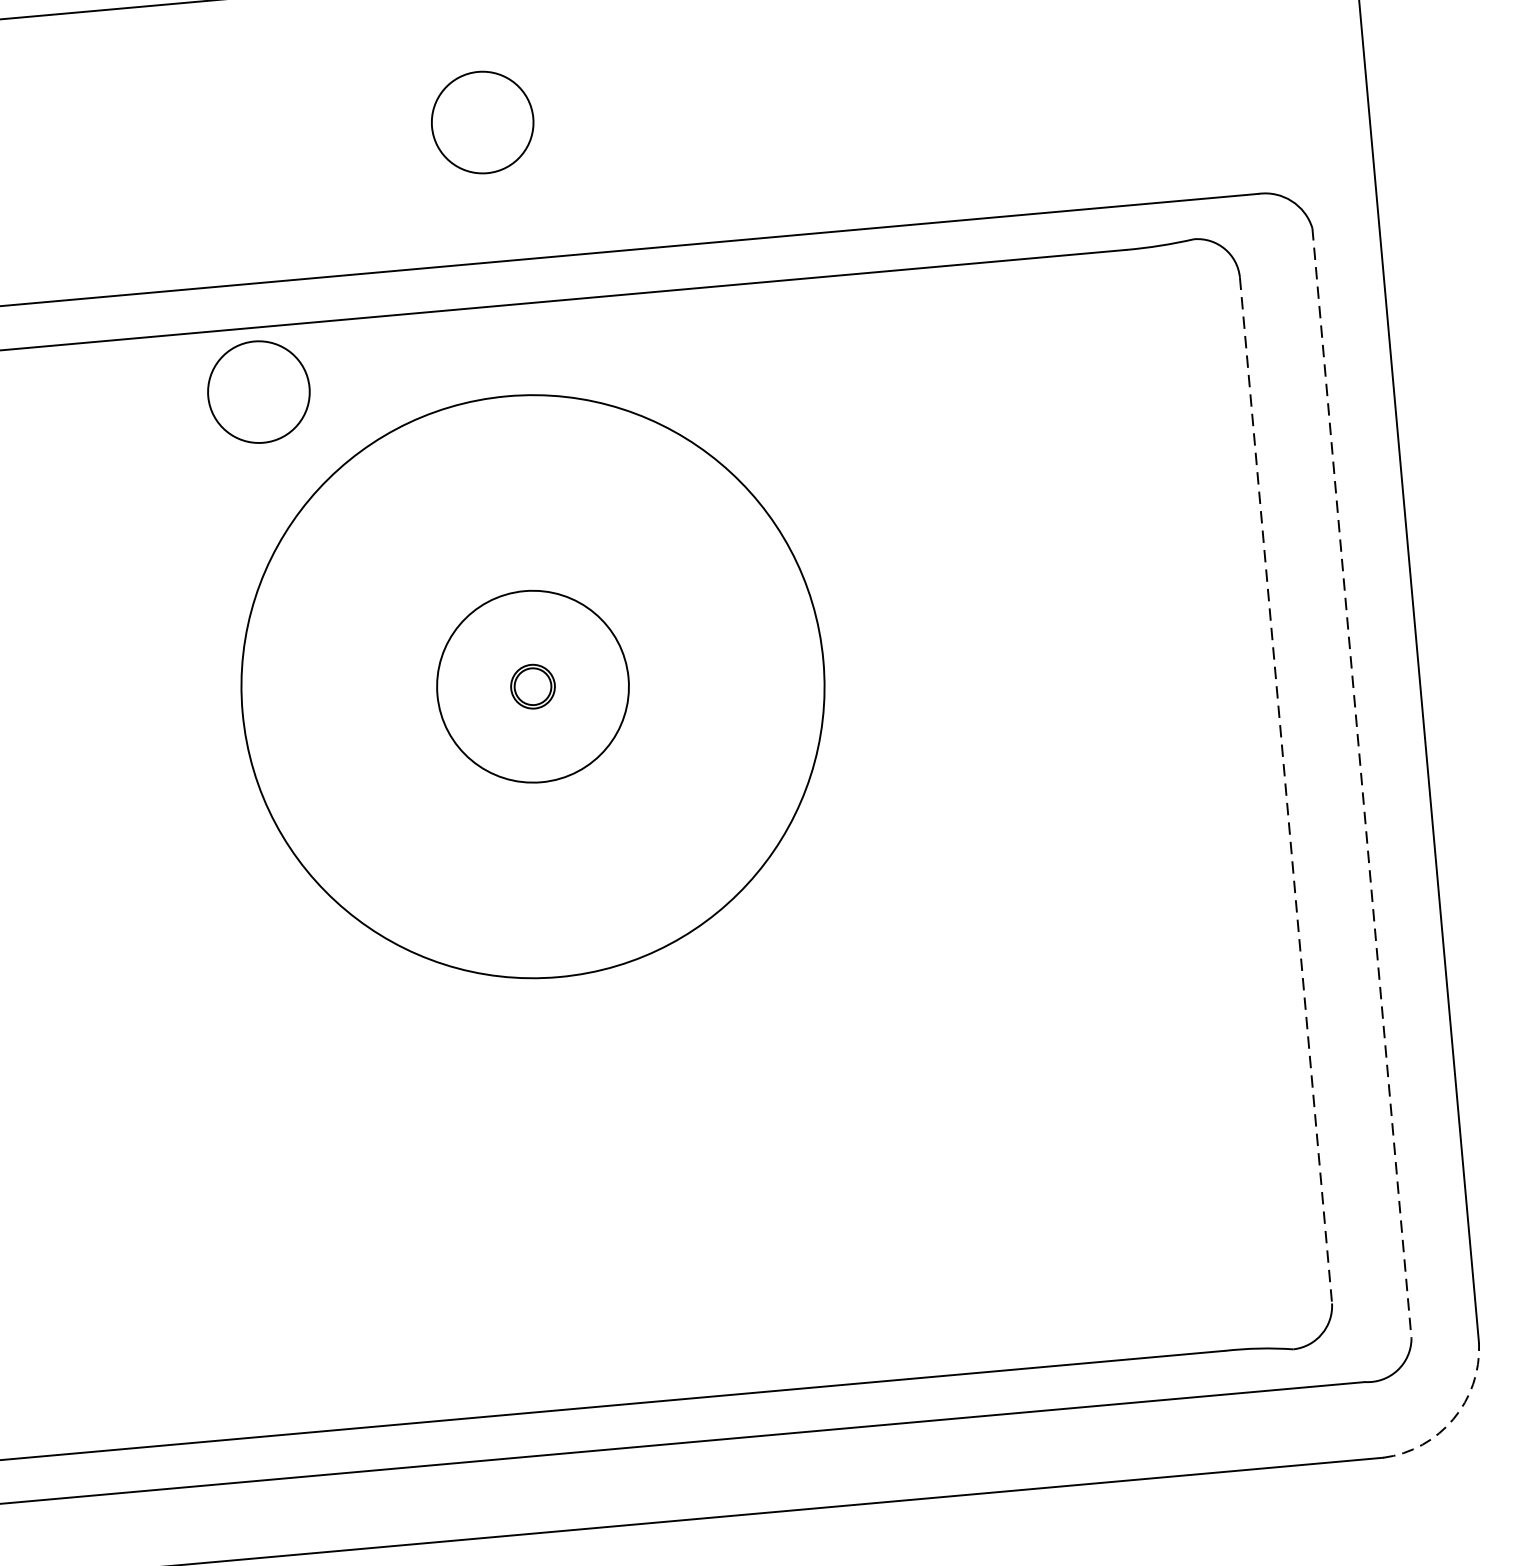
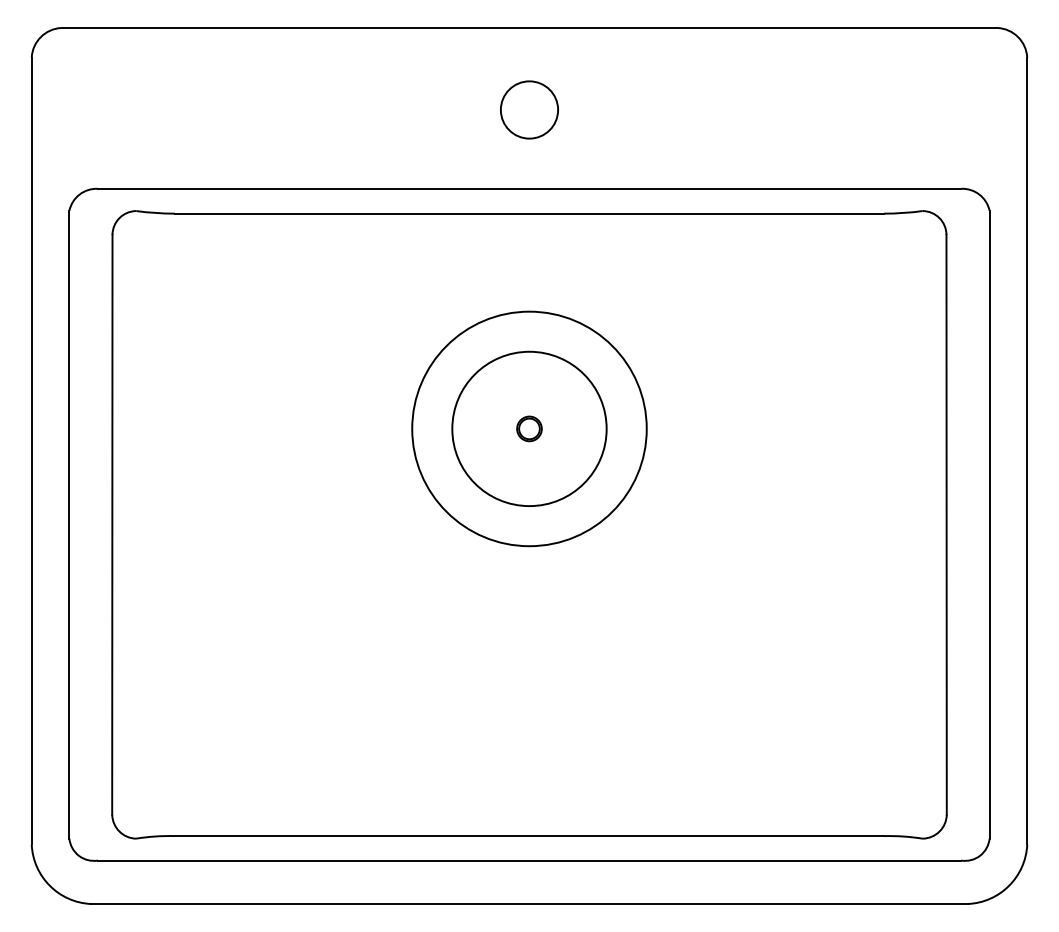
circle: (258, 391) -> (390, 249), removed
circle: (532, 685) -> (529, 428), size x0.71
circle: (532, 685) -> (529, 428), size x1.43
line: (1361, 783) -> (989, 524), dashed -> solid
line: (1285, 789) -> (946, 524), dashed -> solid
arc: (1454, 1418) -> (1009, 885), dashed -> solid

